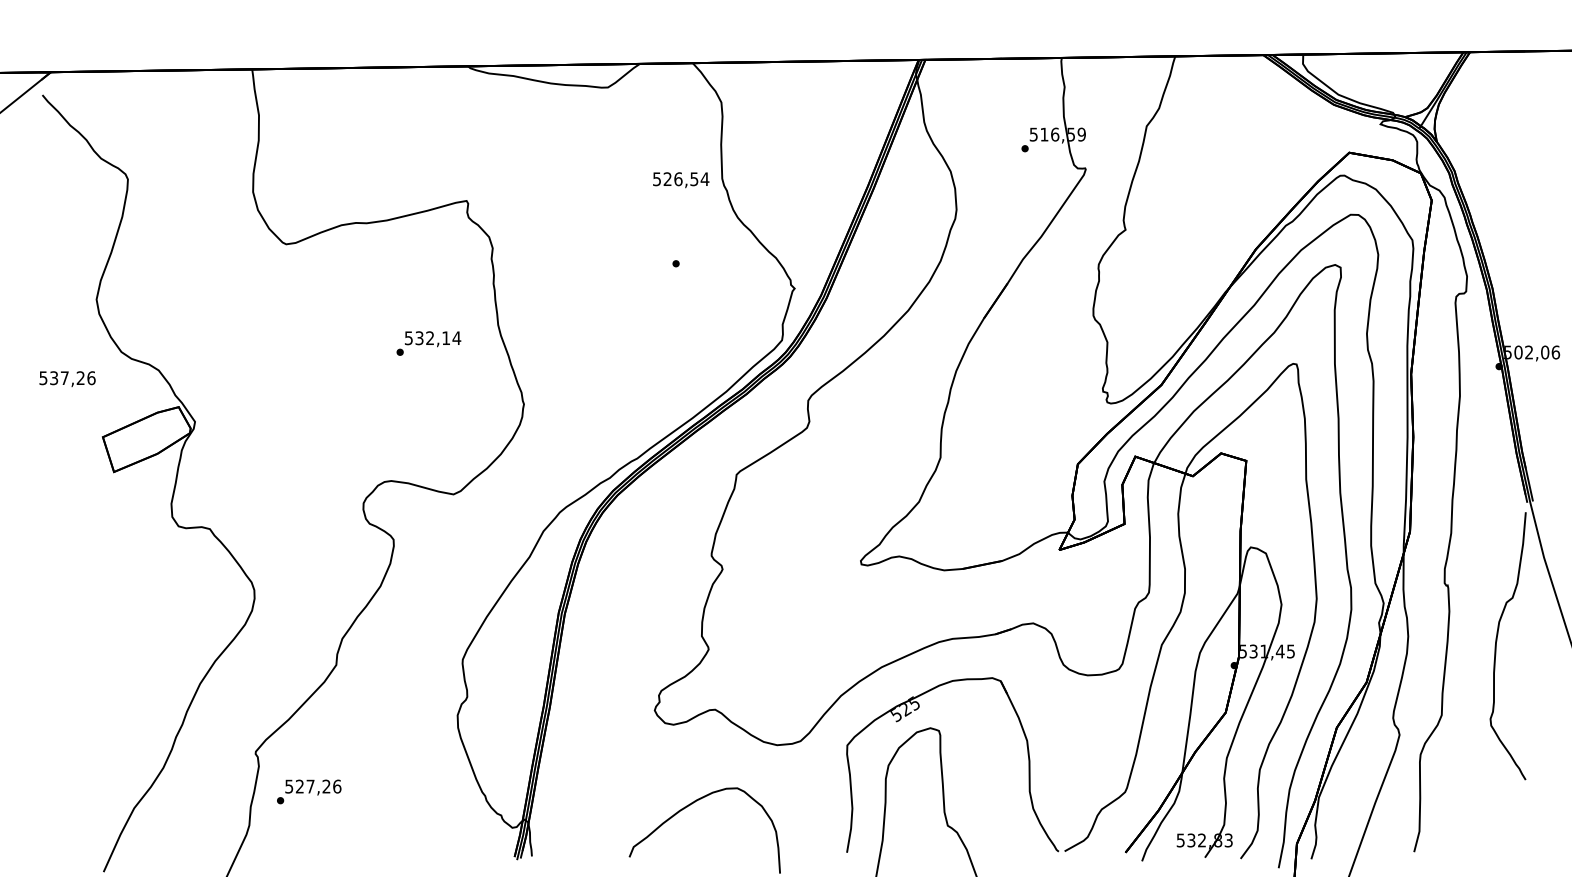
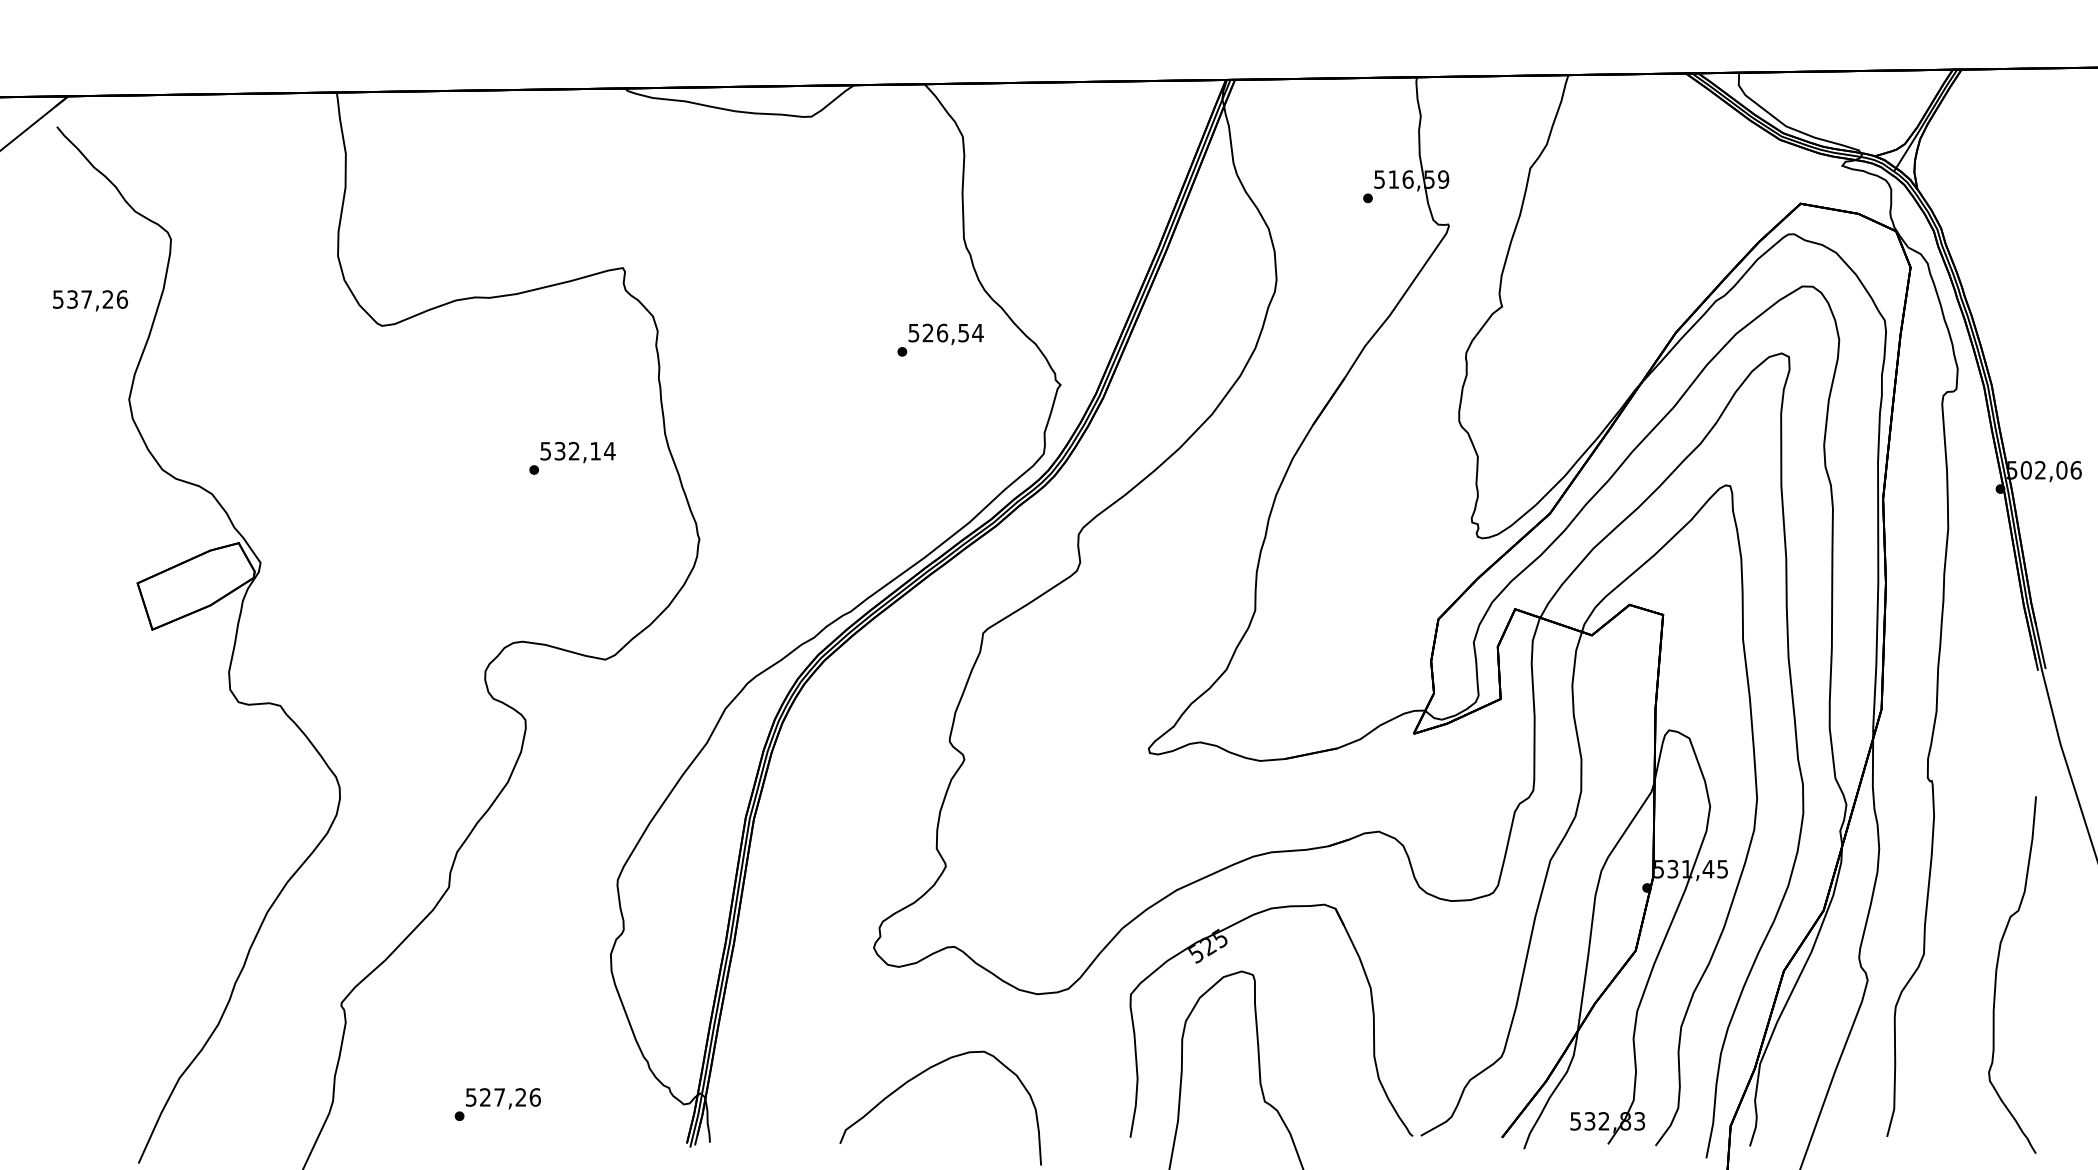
text: (680, 179) -> (945, 333), moved
text: (67, 378) -> (90, 300), moved
curve: (1496, 644) -> (1997, 972), moved
text: (308, 791) -> (497, 1104), moved

